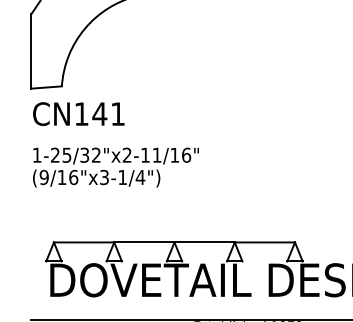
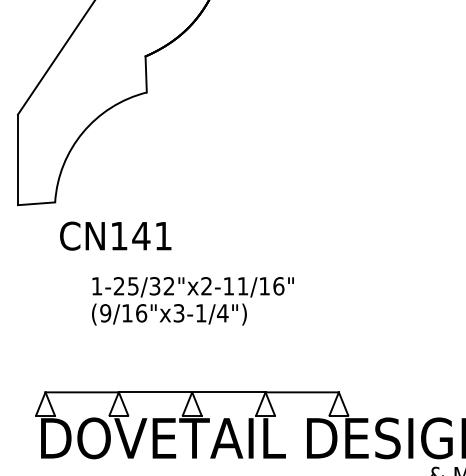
text: (78, 113) -> (115, 235), moved
text: (115, 167) -> (192, 301), moved

